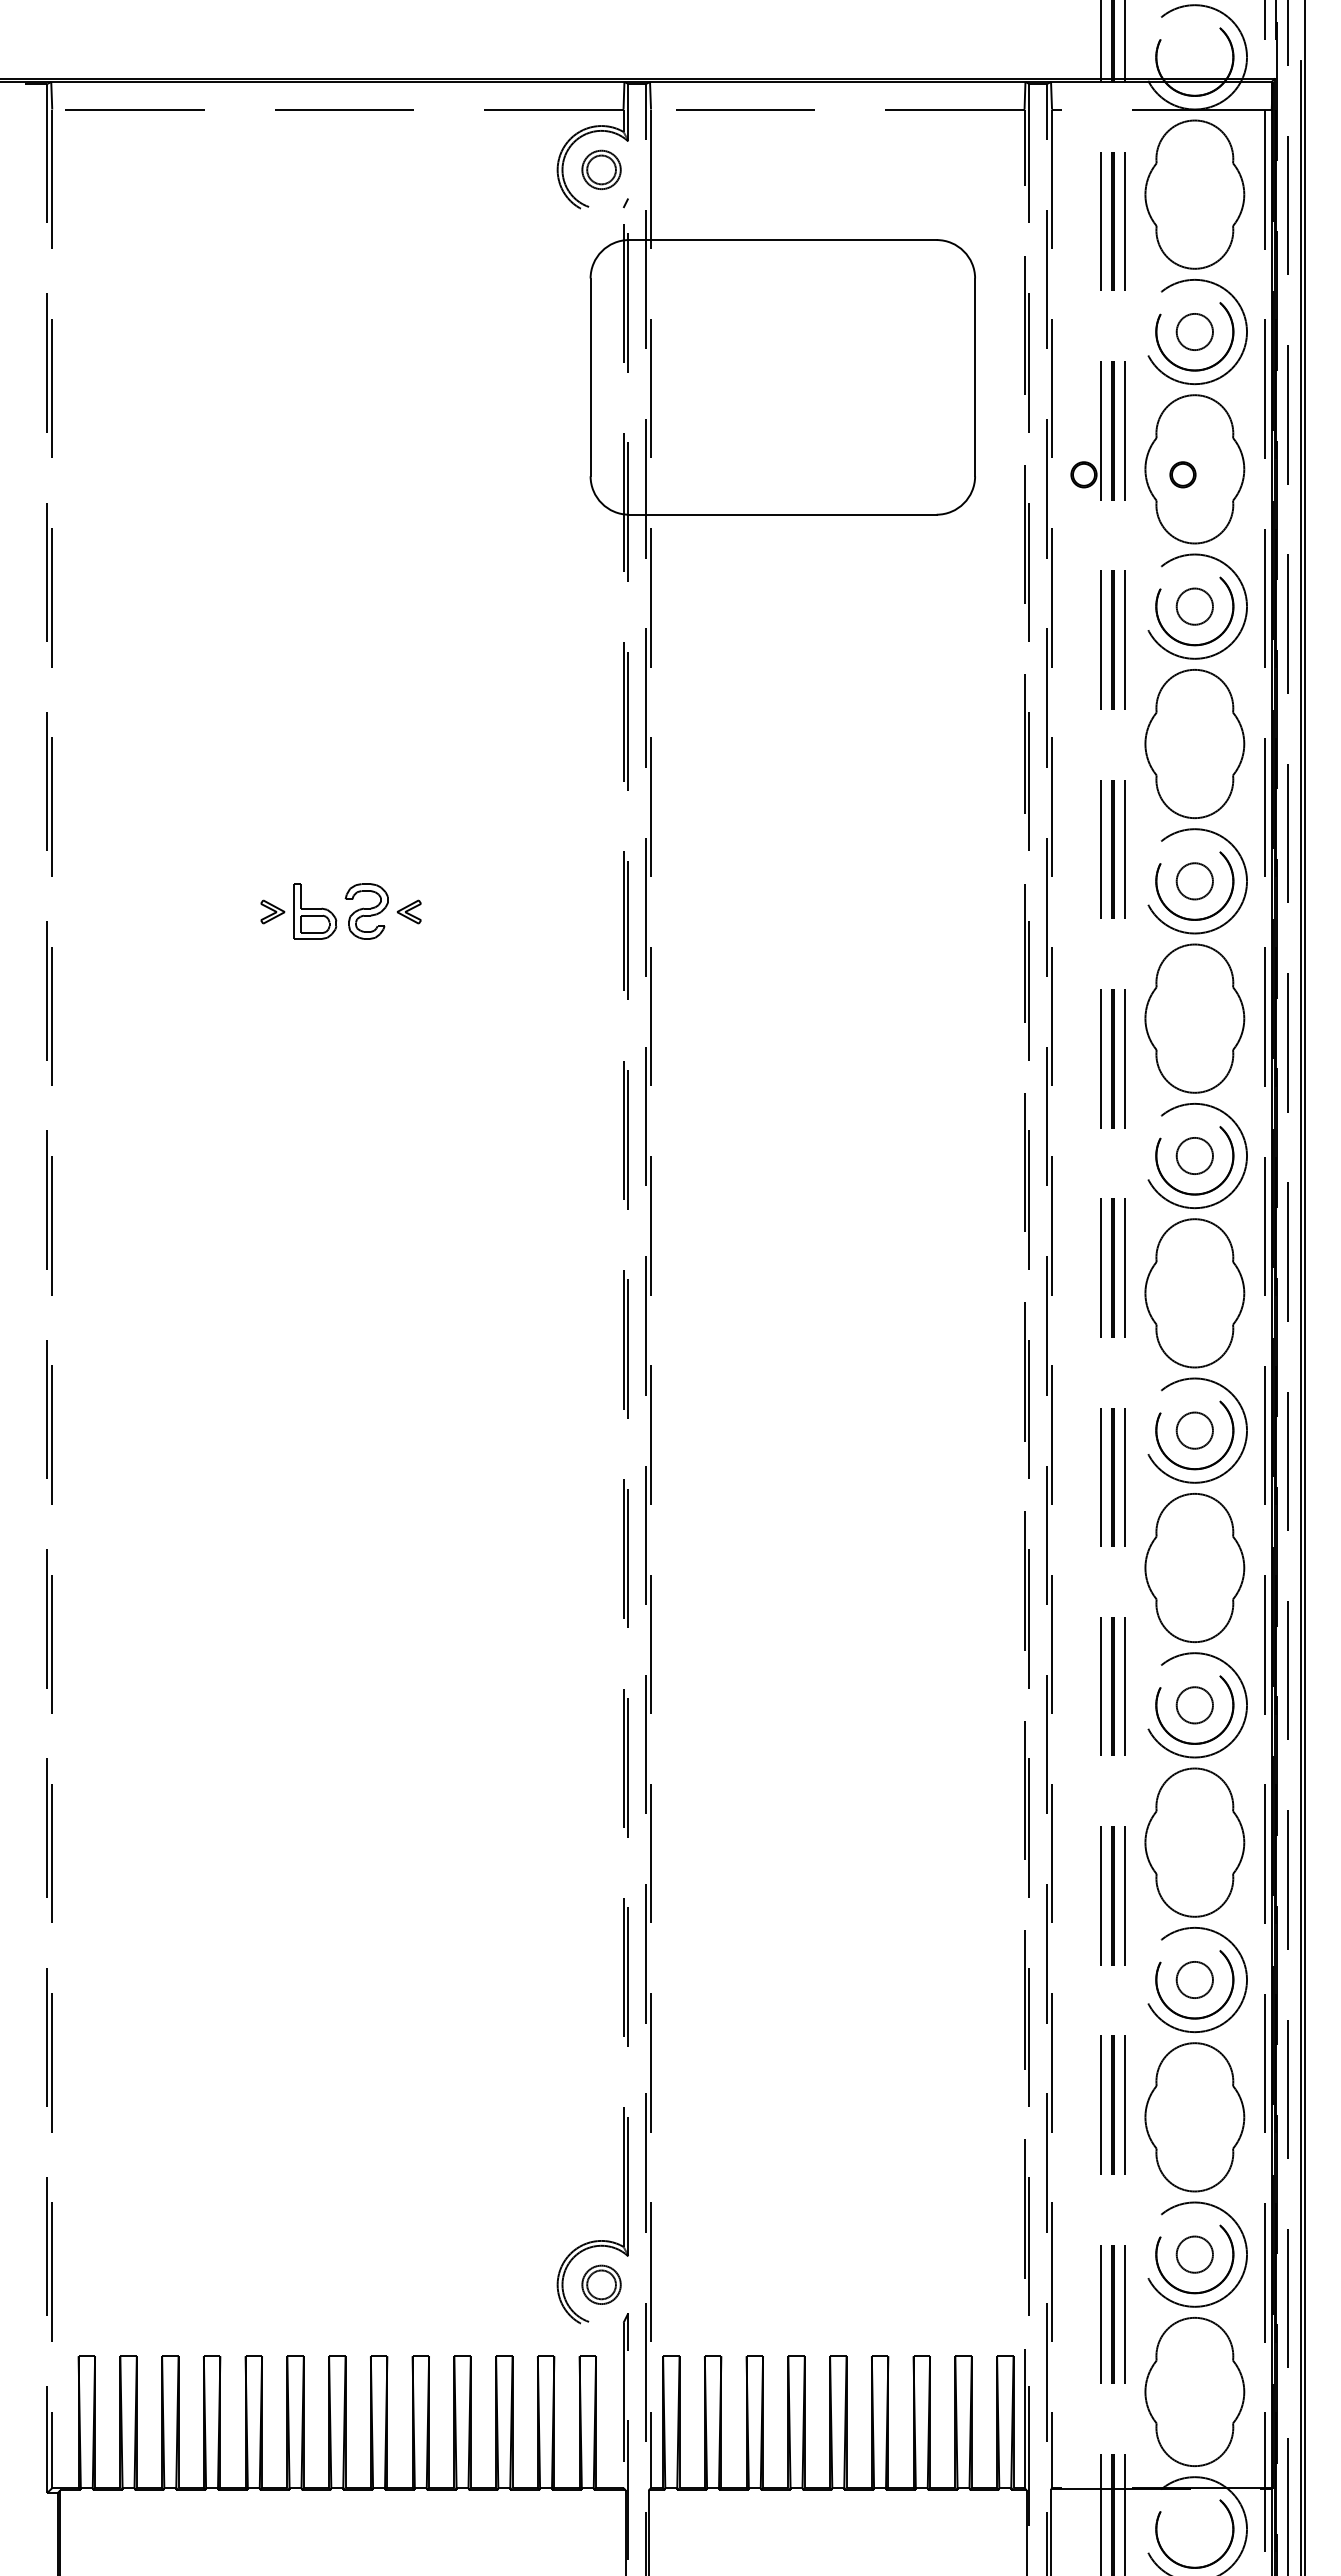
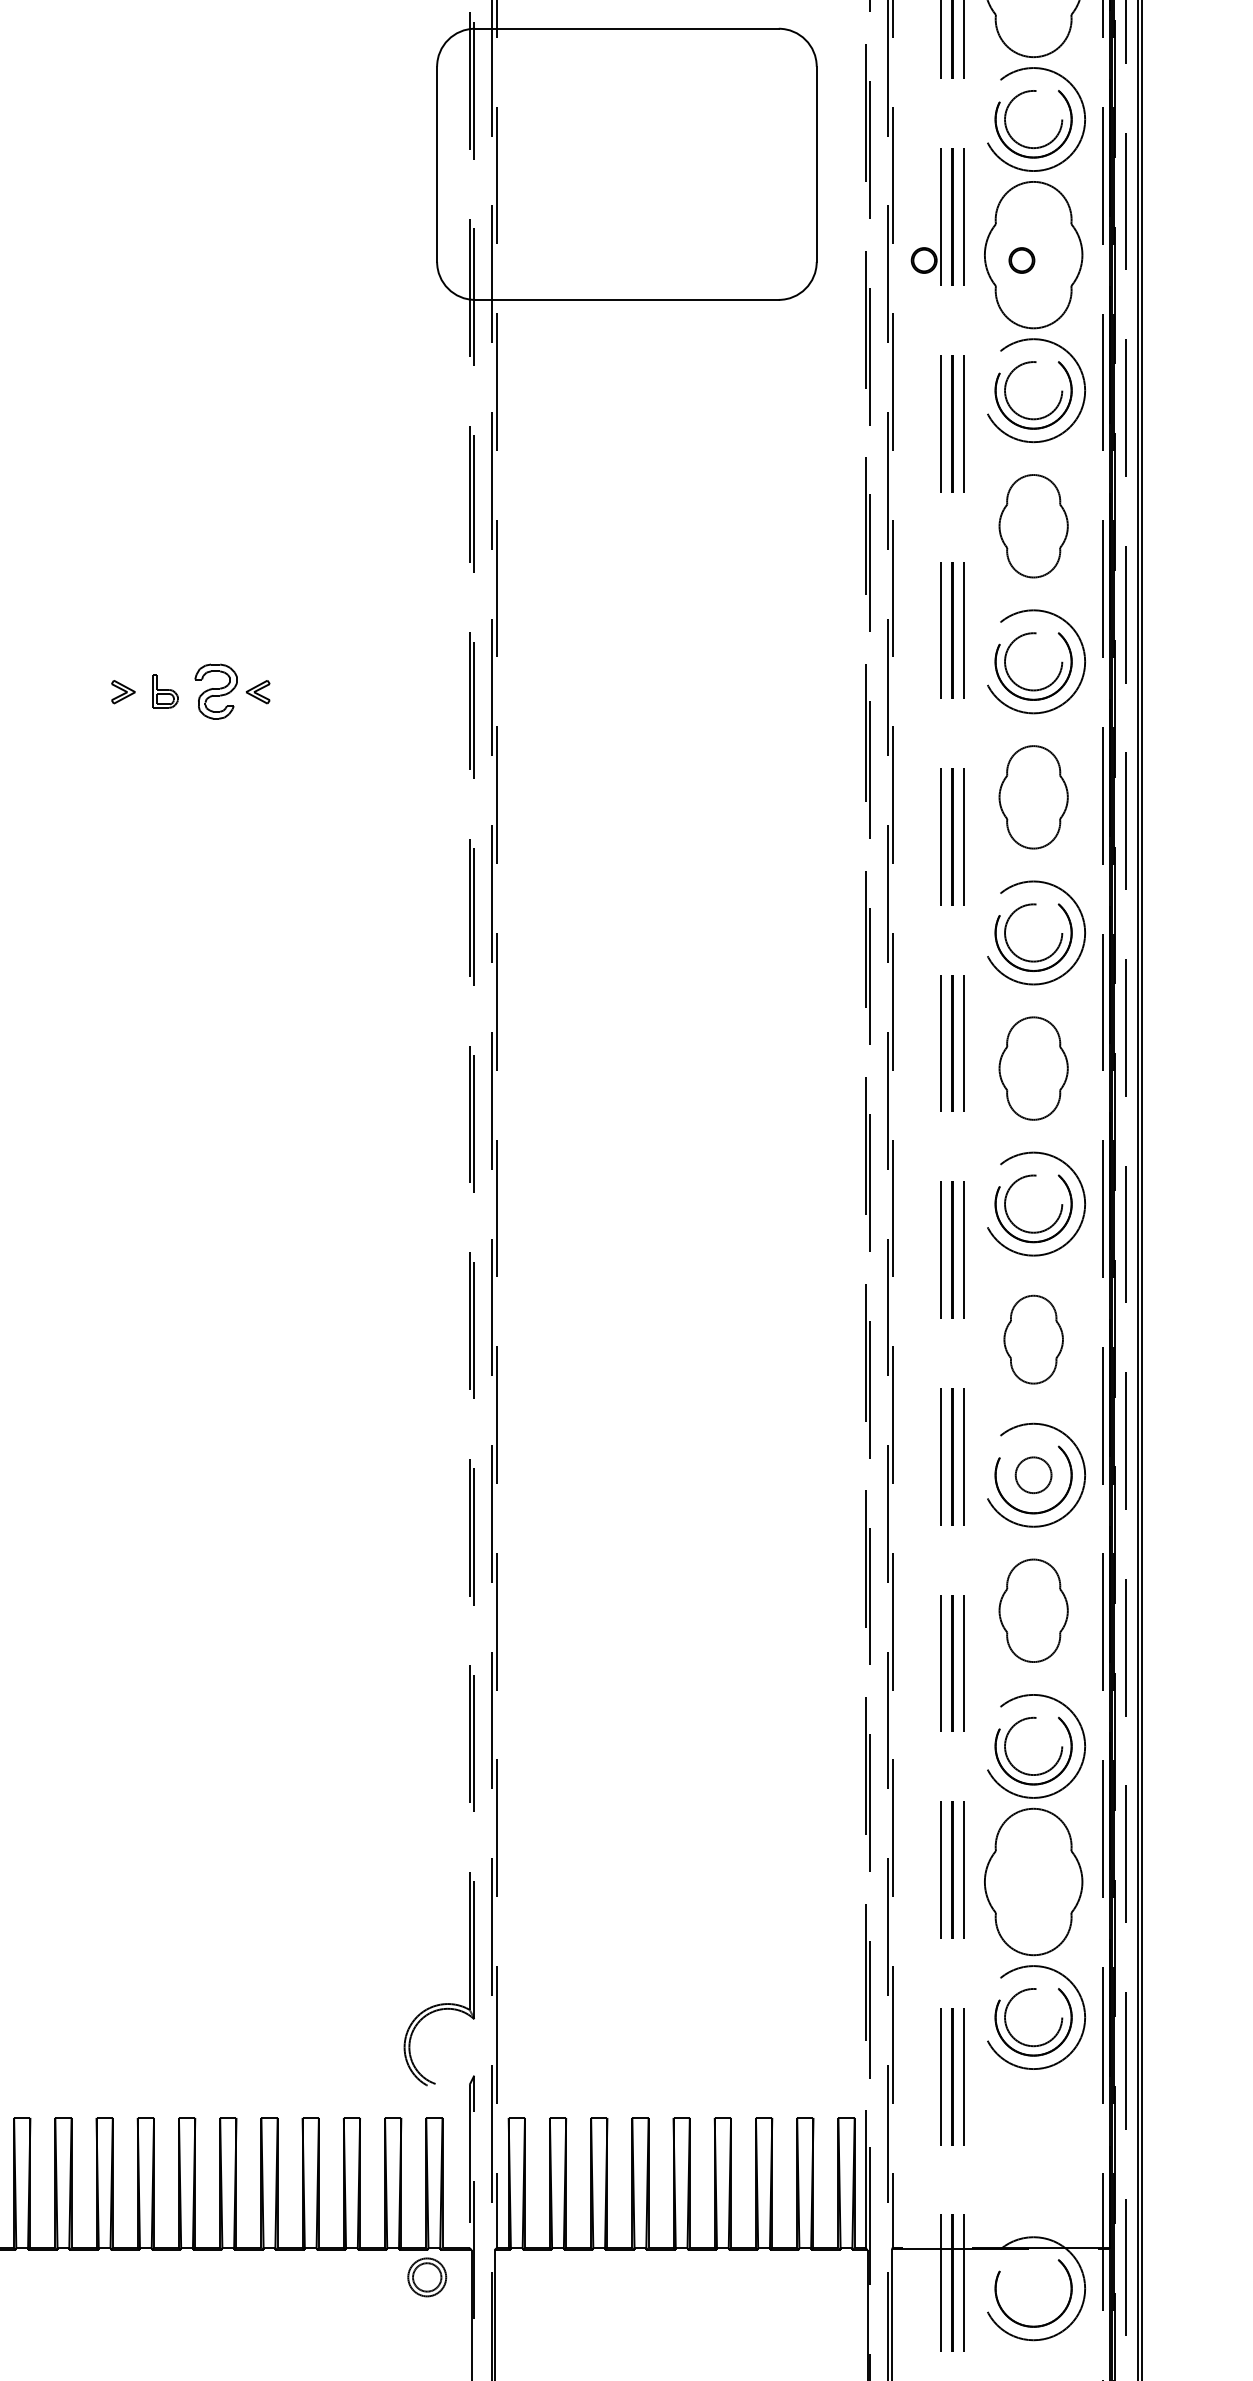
circle: (1194, 331) -> (1033, 119), size x1.6
circle: (1194, 606) -> (1033, 390), size x1.6
part: (1194, 743) -> (1033, 525), size x0.7
circle: (1194, 881) -> (1033, 661), size x1.6
part: (315, 911) -> (165, 691), size x0.6
part: (1194, 1018) -> (1033, 797), size x0.7
circle: (1194, 1155) -> (1033, 932), size x1.6
part: (1194, 1293) -> (1033, 1068), size x0.7
circle: (1194, 1430) -> (1033, 1203), size x1.6
part: (1194, 1567) -> (1033, 1339), size x0.6
part: (1194, 1842) -> (1033, 1610), size x0.7
circle: (1194, 1979) -> (1033, 1745), size x1.6
circle: (1194, 2254) -> (1033, 2017), size x1.6
part: (601, 2284) -> (427, 2277), moved
part: (1194, 2391) -> (1033, 2152), removed

